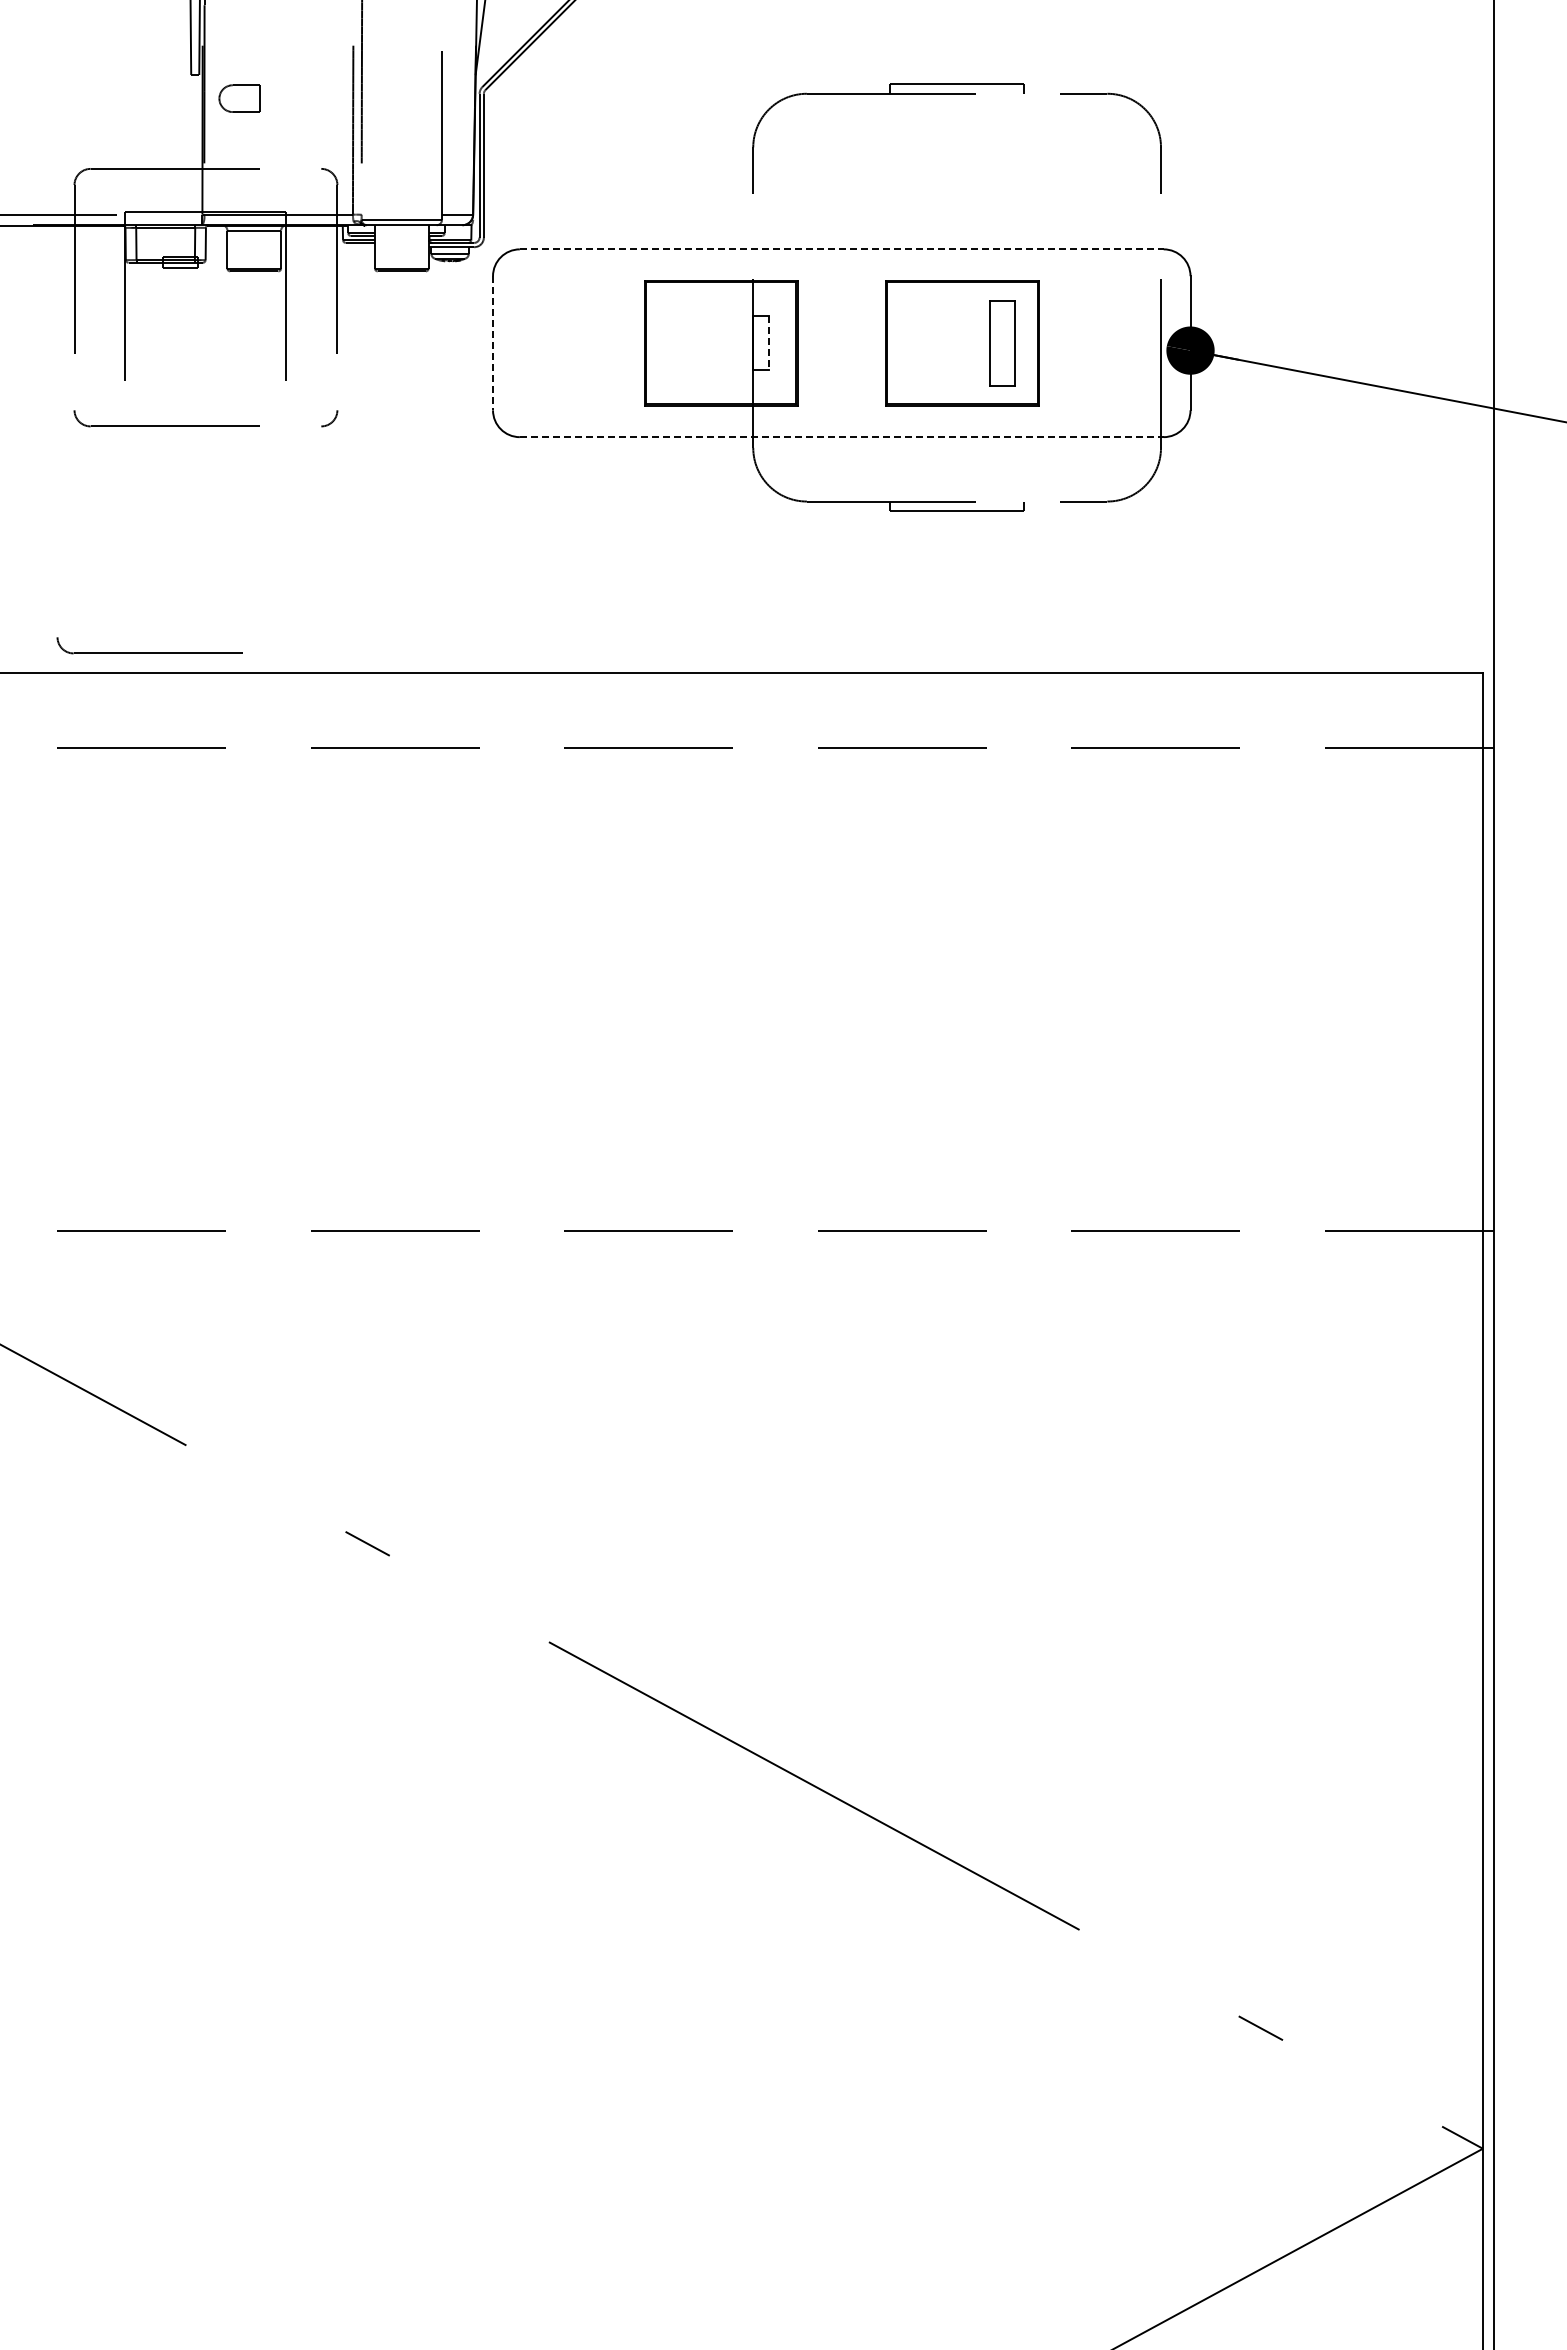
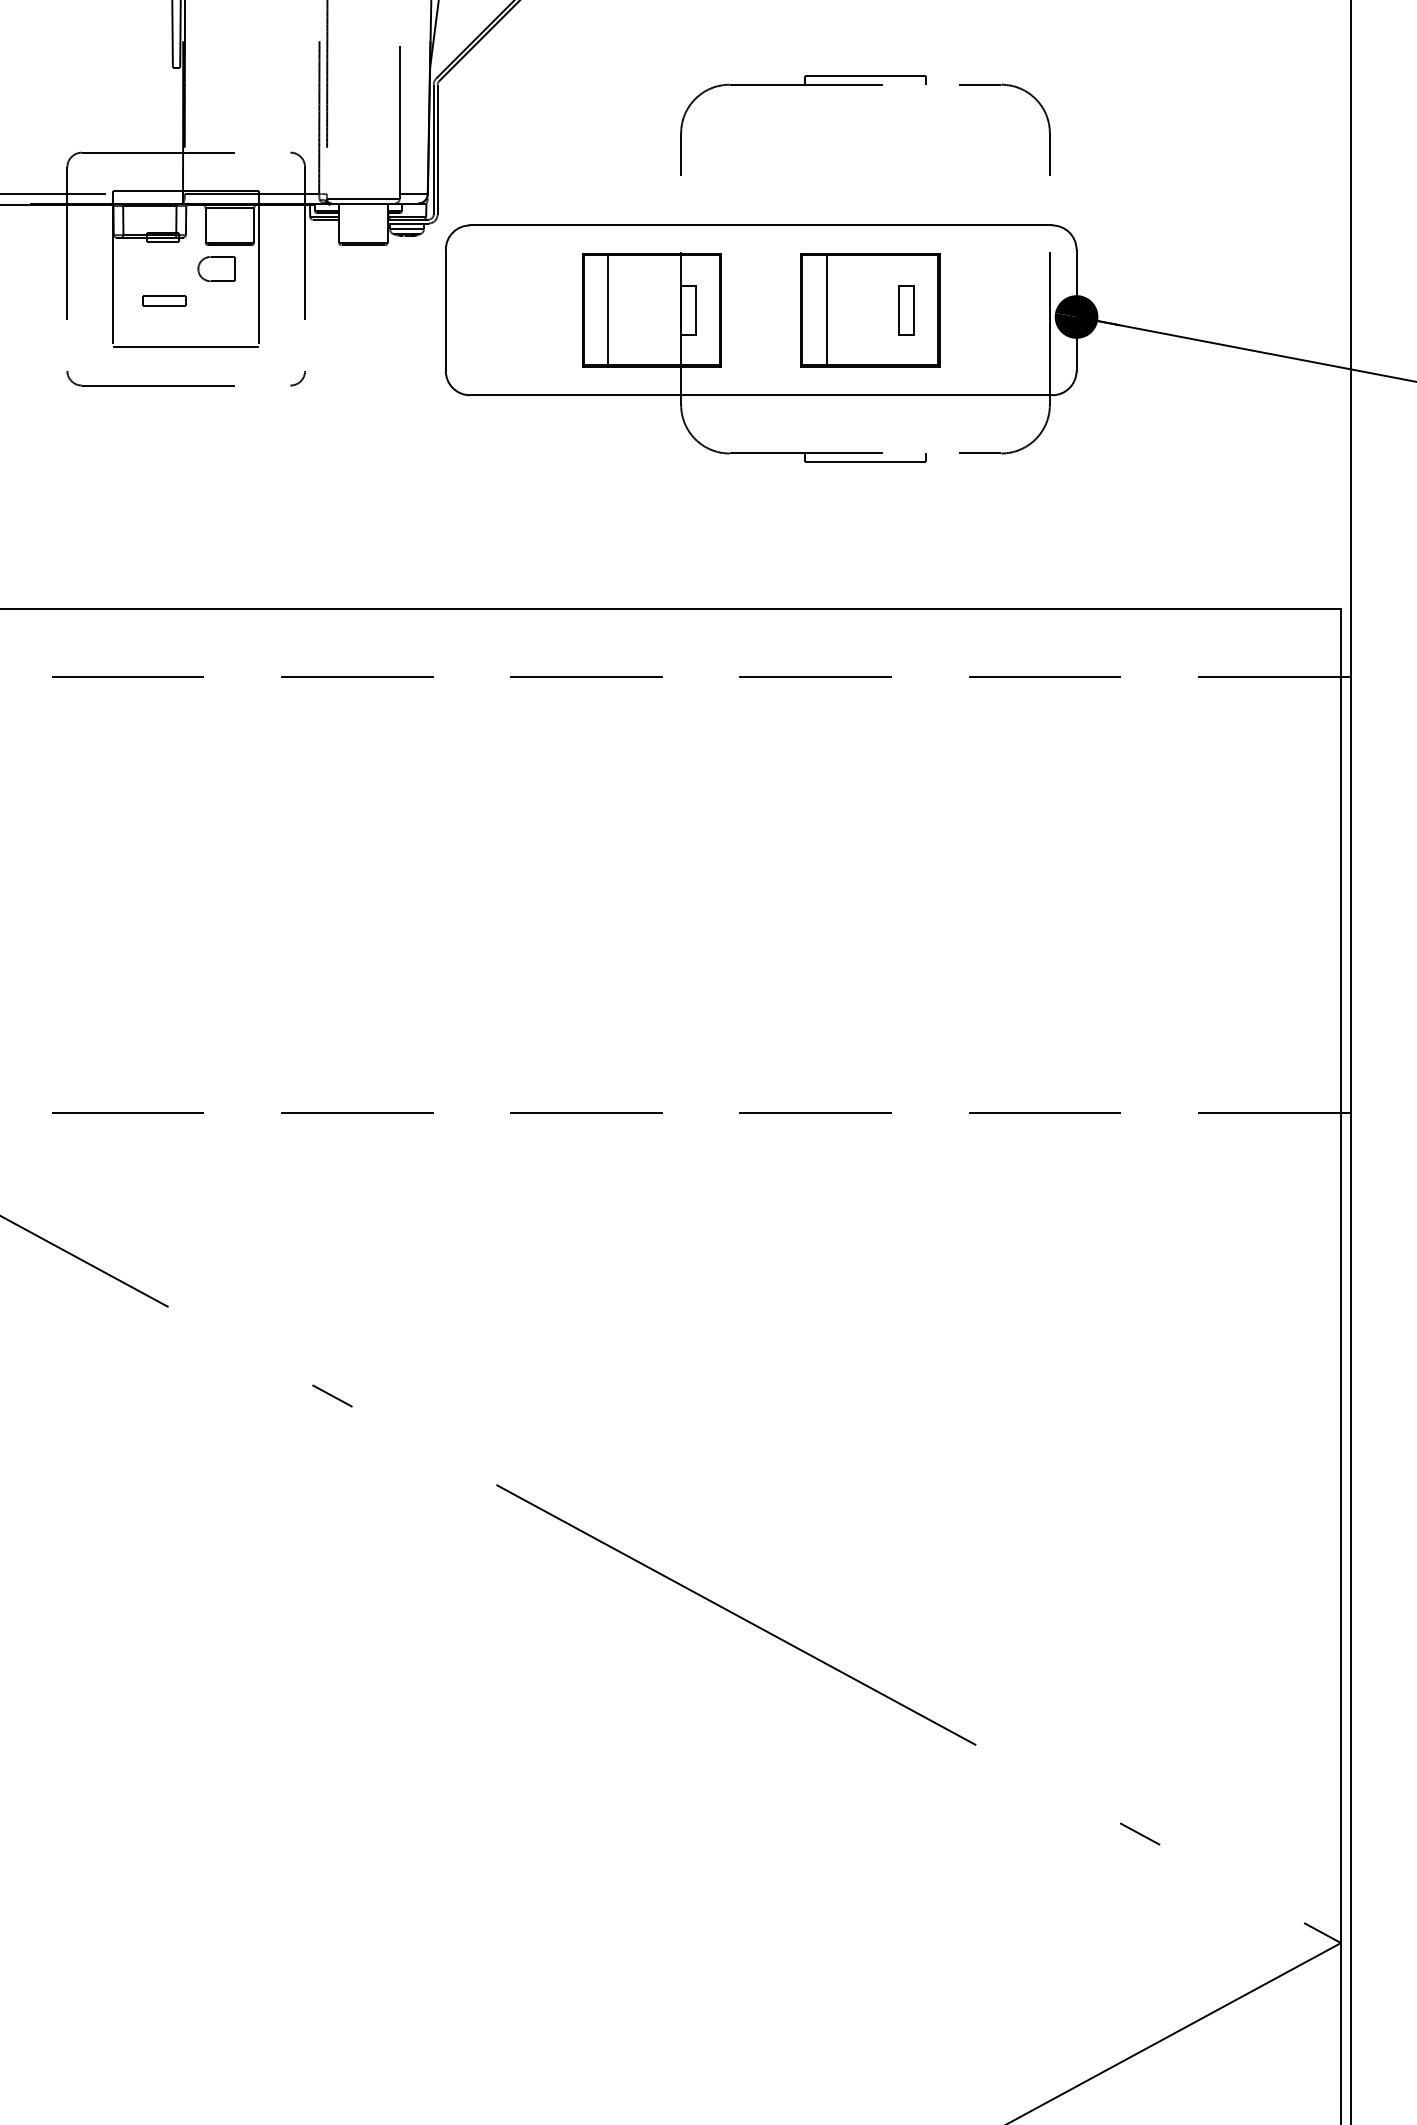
part: (239, 98) -> (216, 268), moved
line: (841, 249) -> (760, 225), dashed -> solid
part: (181, 332) -> (164, 300), added
part: (1002, 342) -> (906, 309), size x0.62
line: (493, 343) -> (446, 310), dashed -> solid
line: (672, 343) -> (608, 310), added
line: (769, 343) -> (695, 310), dashed -> solid
line: (914, 343) -> (826, 310), added
line: (205, 383) -> (185, 346), added
line: (841, 437) -> (760, 395), dashed -> solid
part: (149, 652) -> (135, 590), removed

